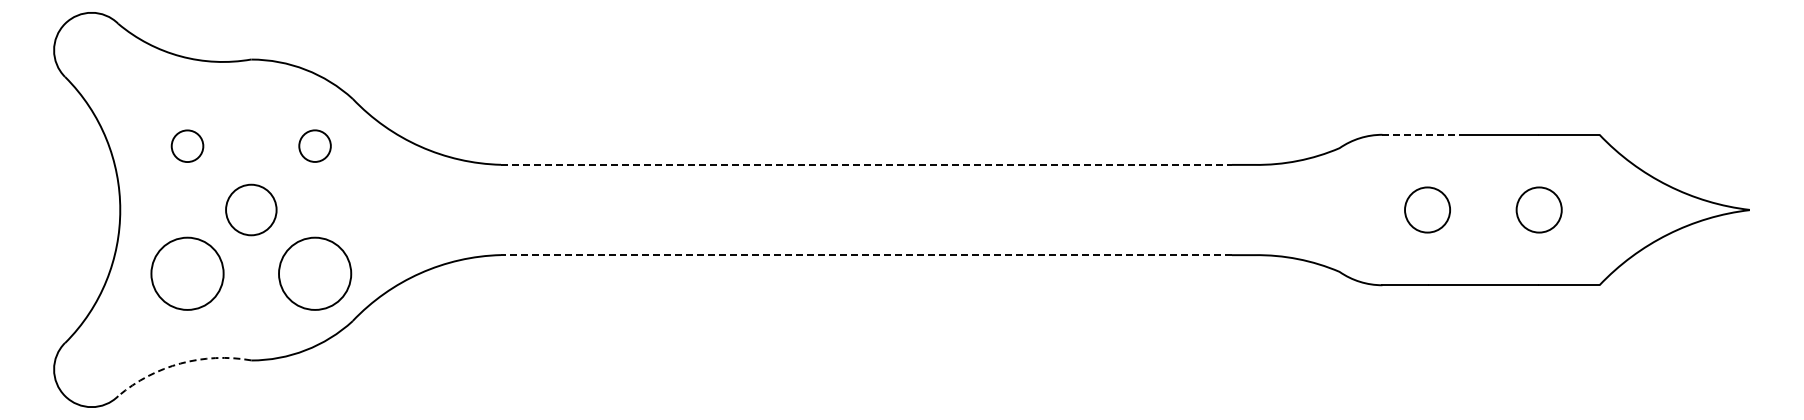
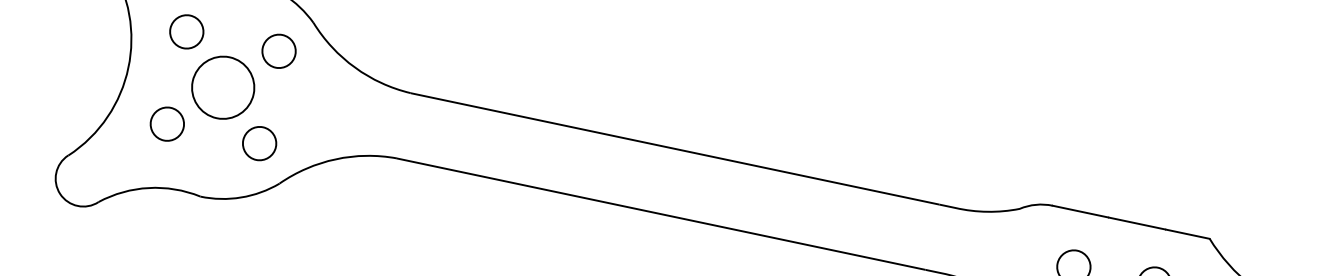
line: (1421, 134) -> (1081, 211), dashed -> solid
circle: (187, 145) -> (186, 31), size x1.43
circle: (314, 145) -> (278, 50), size x1.43
line: (866, 164) -> (675, 148), dashed -> solid
circle: (251, 209) -> (223, 87), size x1.67
line: (866, 255) -> (661, 214), dashed -> solid
circle: (187, 273) -> (167, 123), size x0.62
circle: (314, 273) -> (259, 143), size x0.62
arc: (180, 363) -> (148, 187), dashed -> solid

